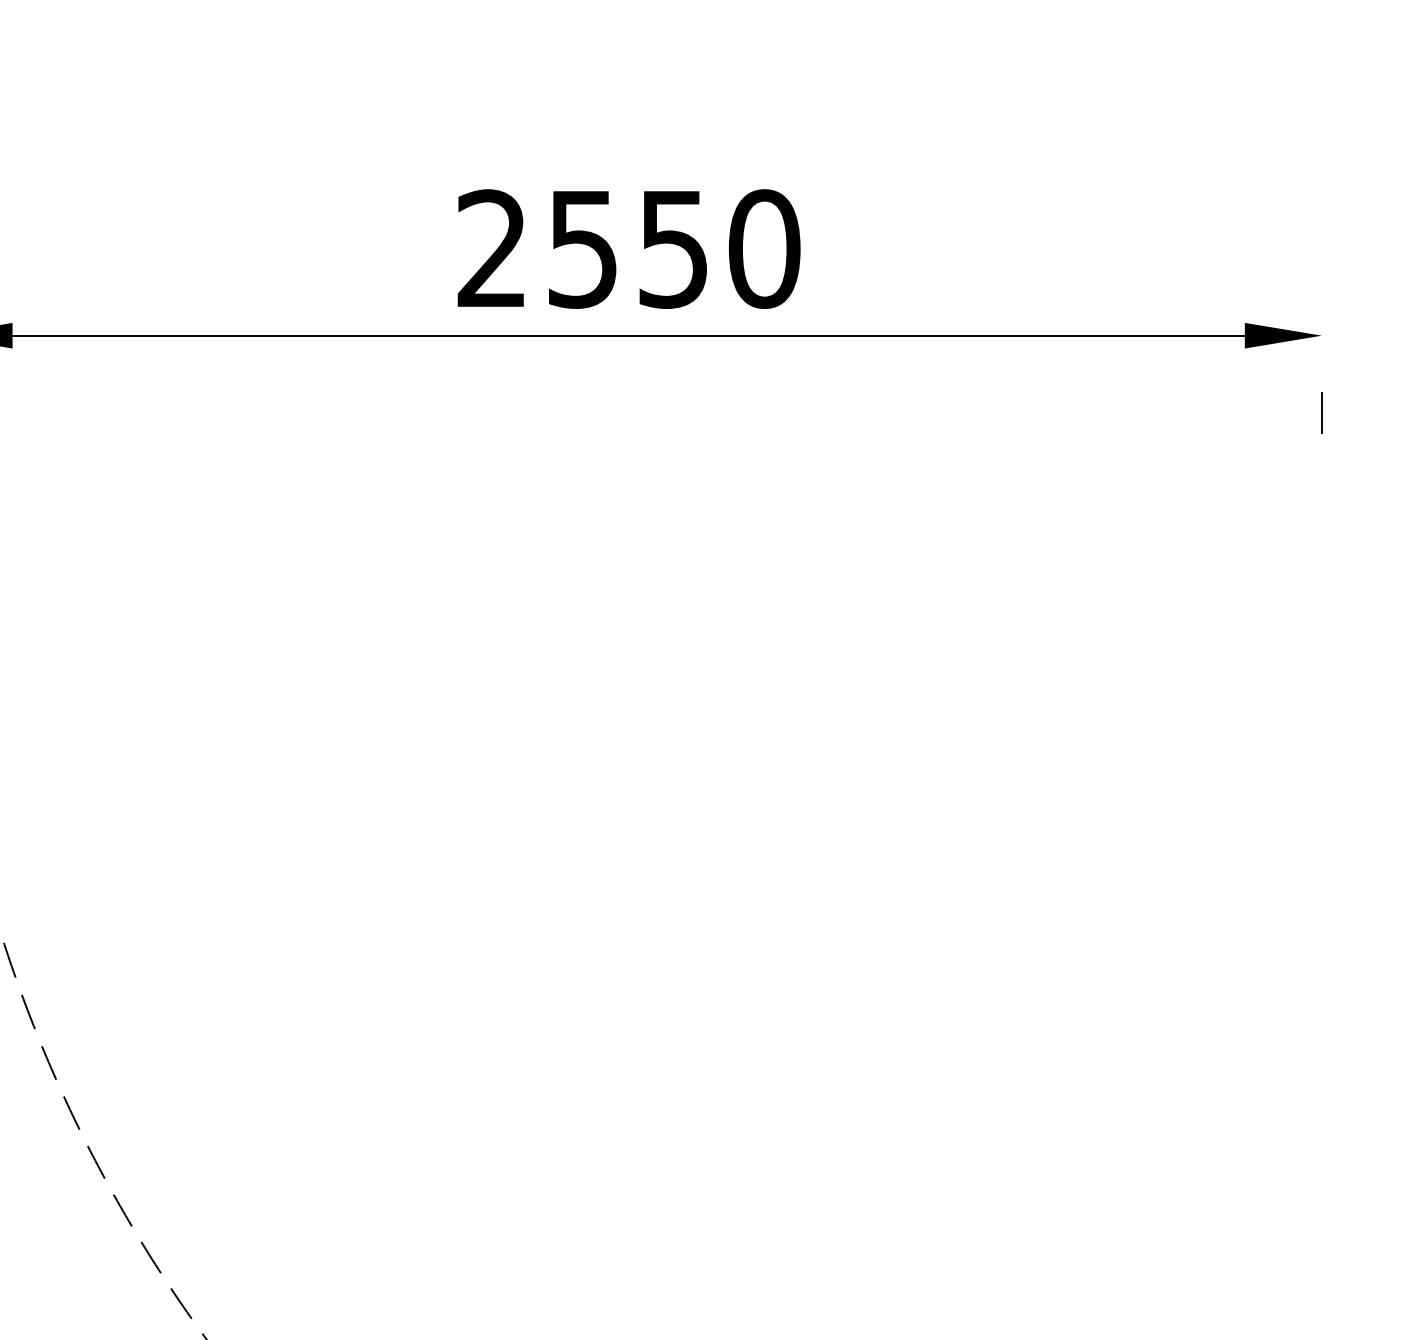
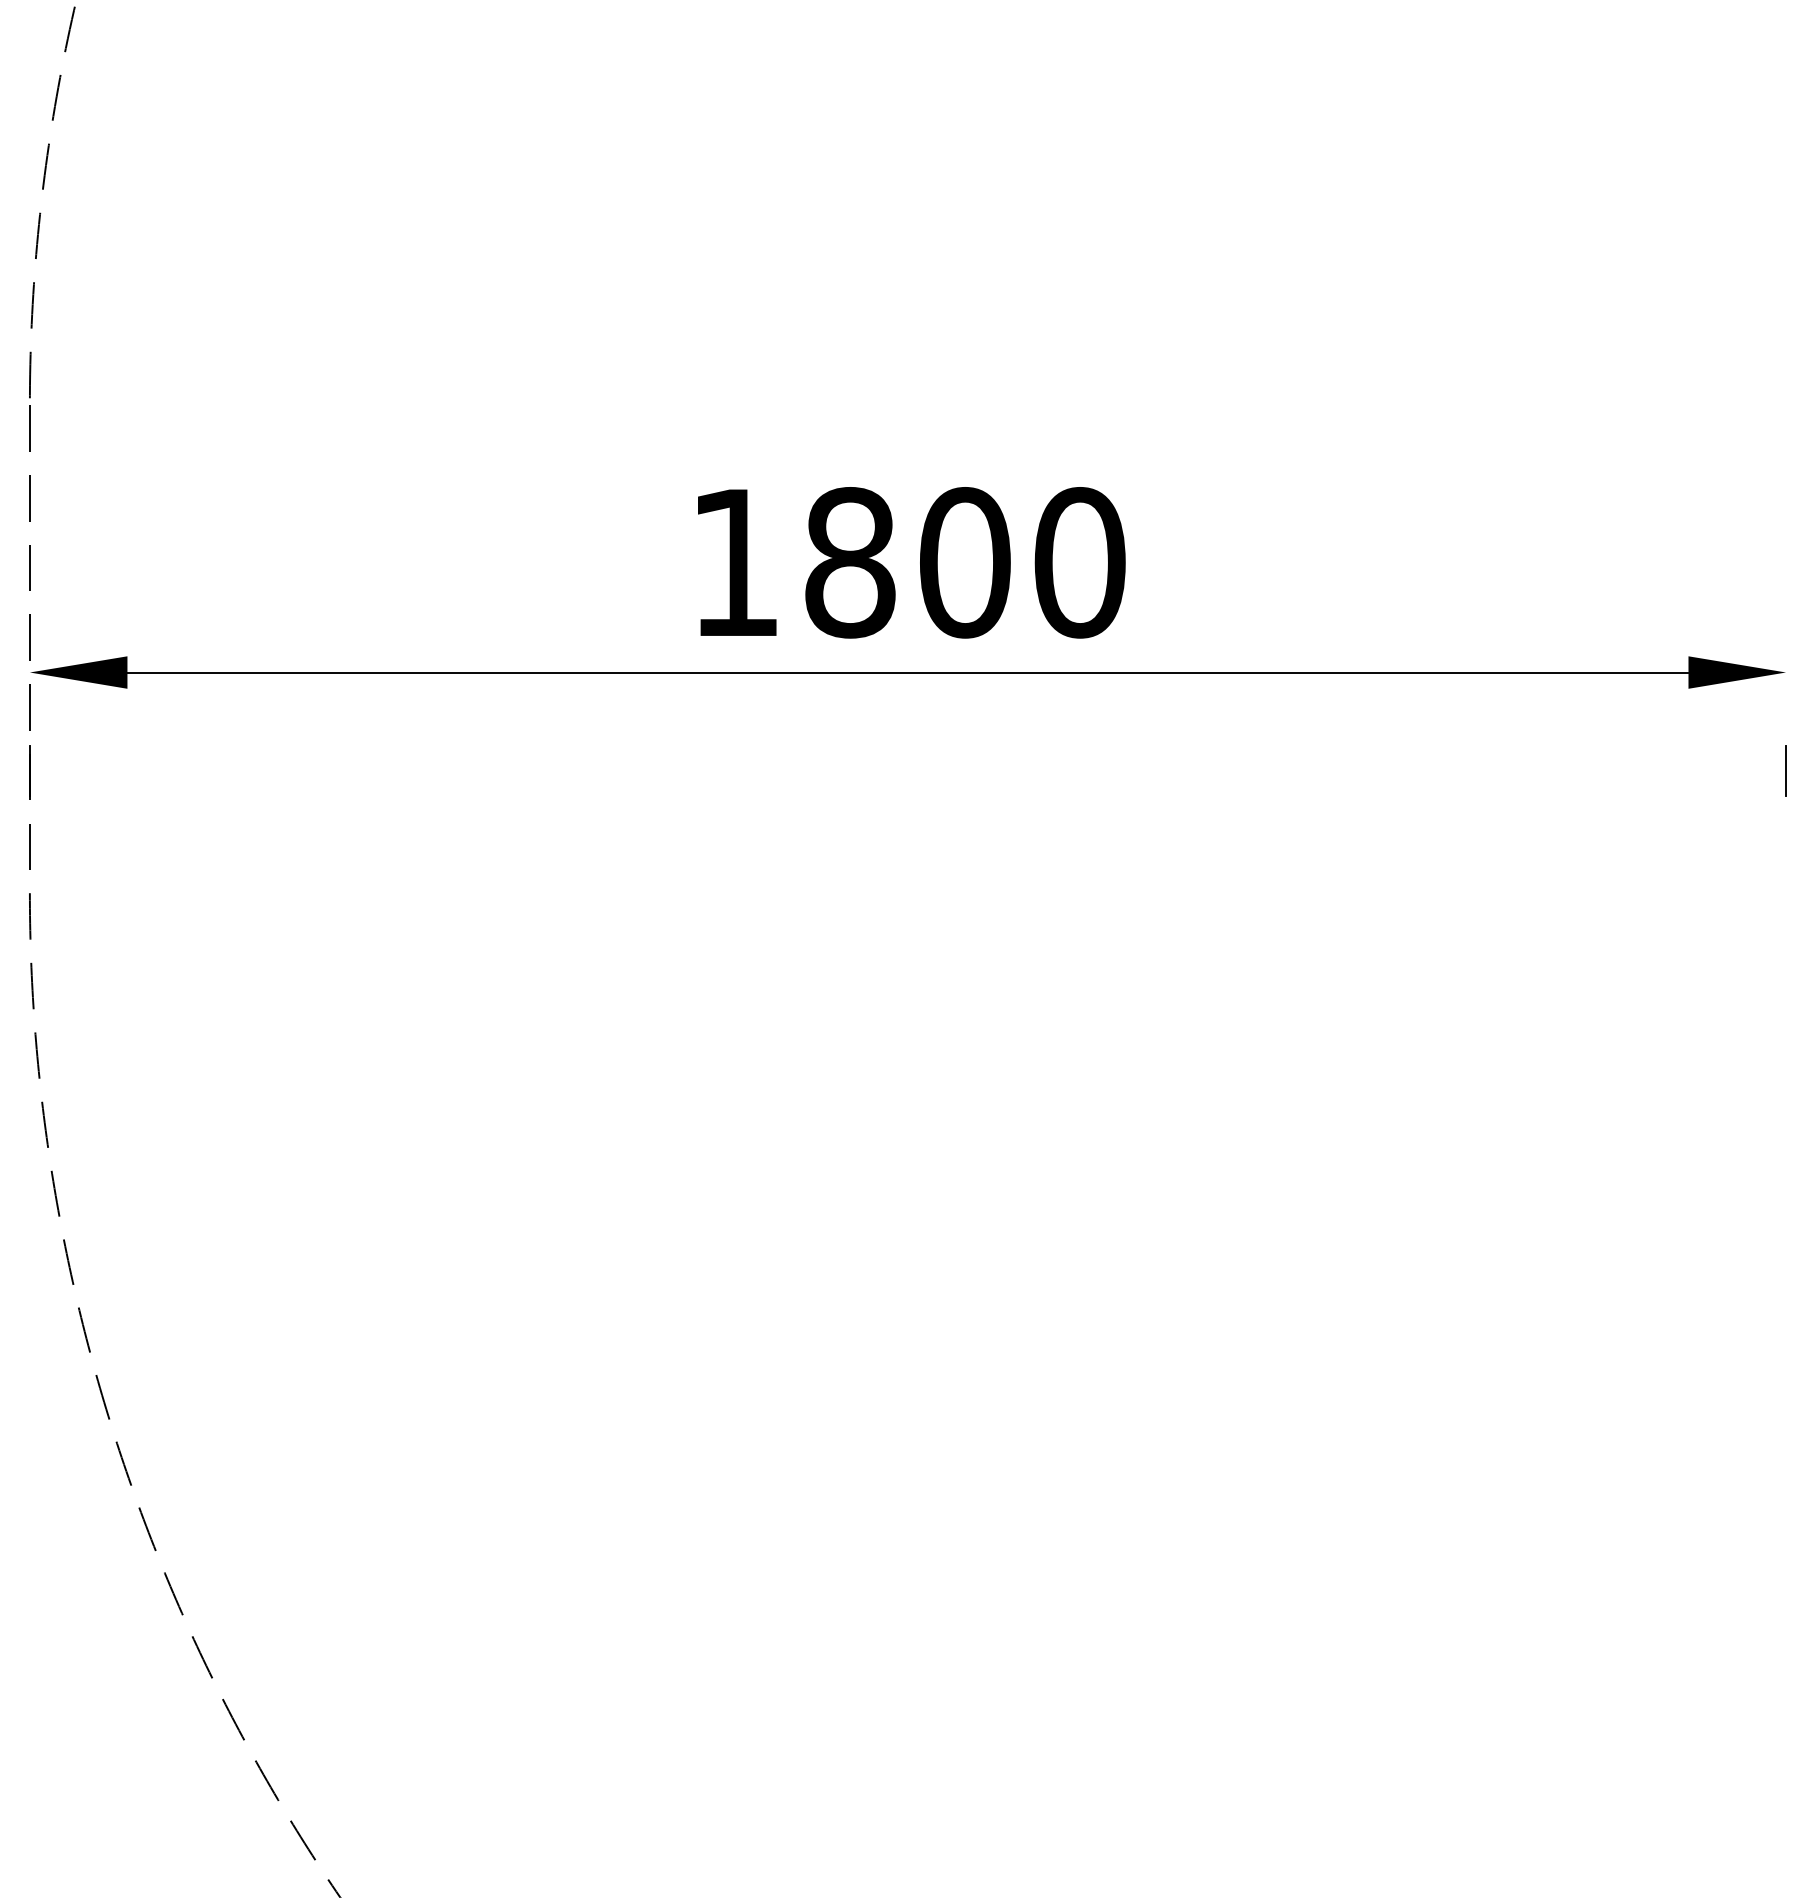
text: (583, 248) -> (850, 562), 2550 -> 1800

